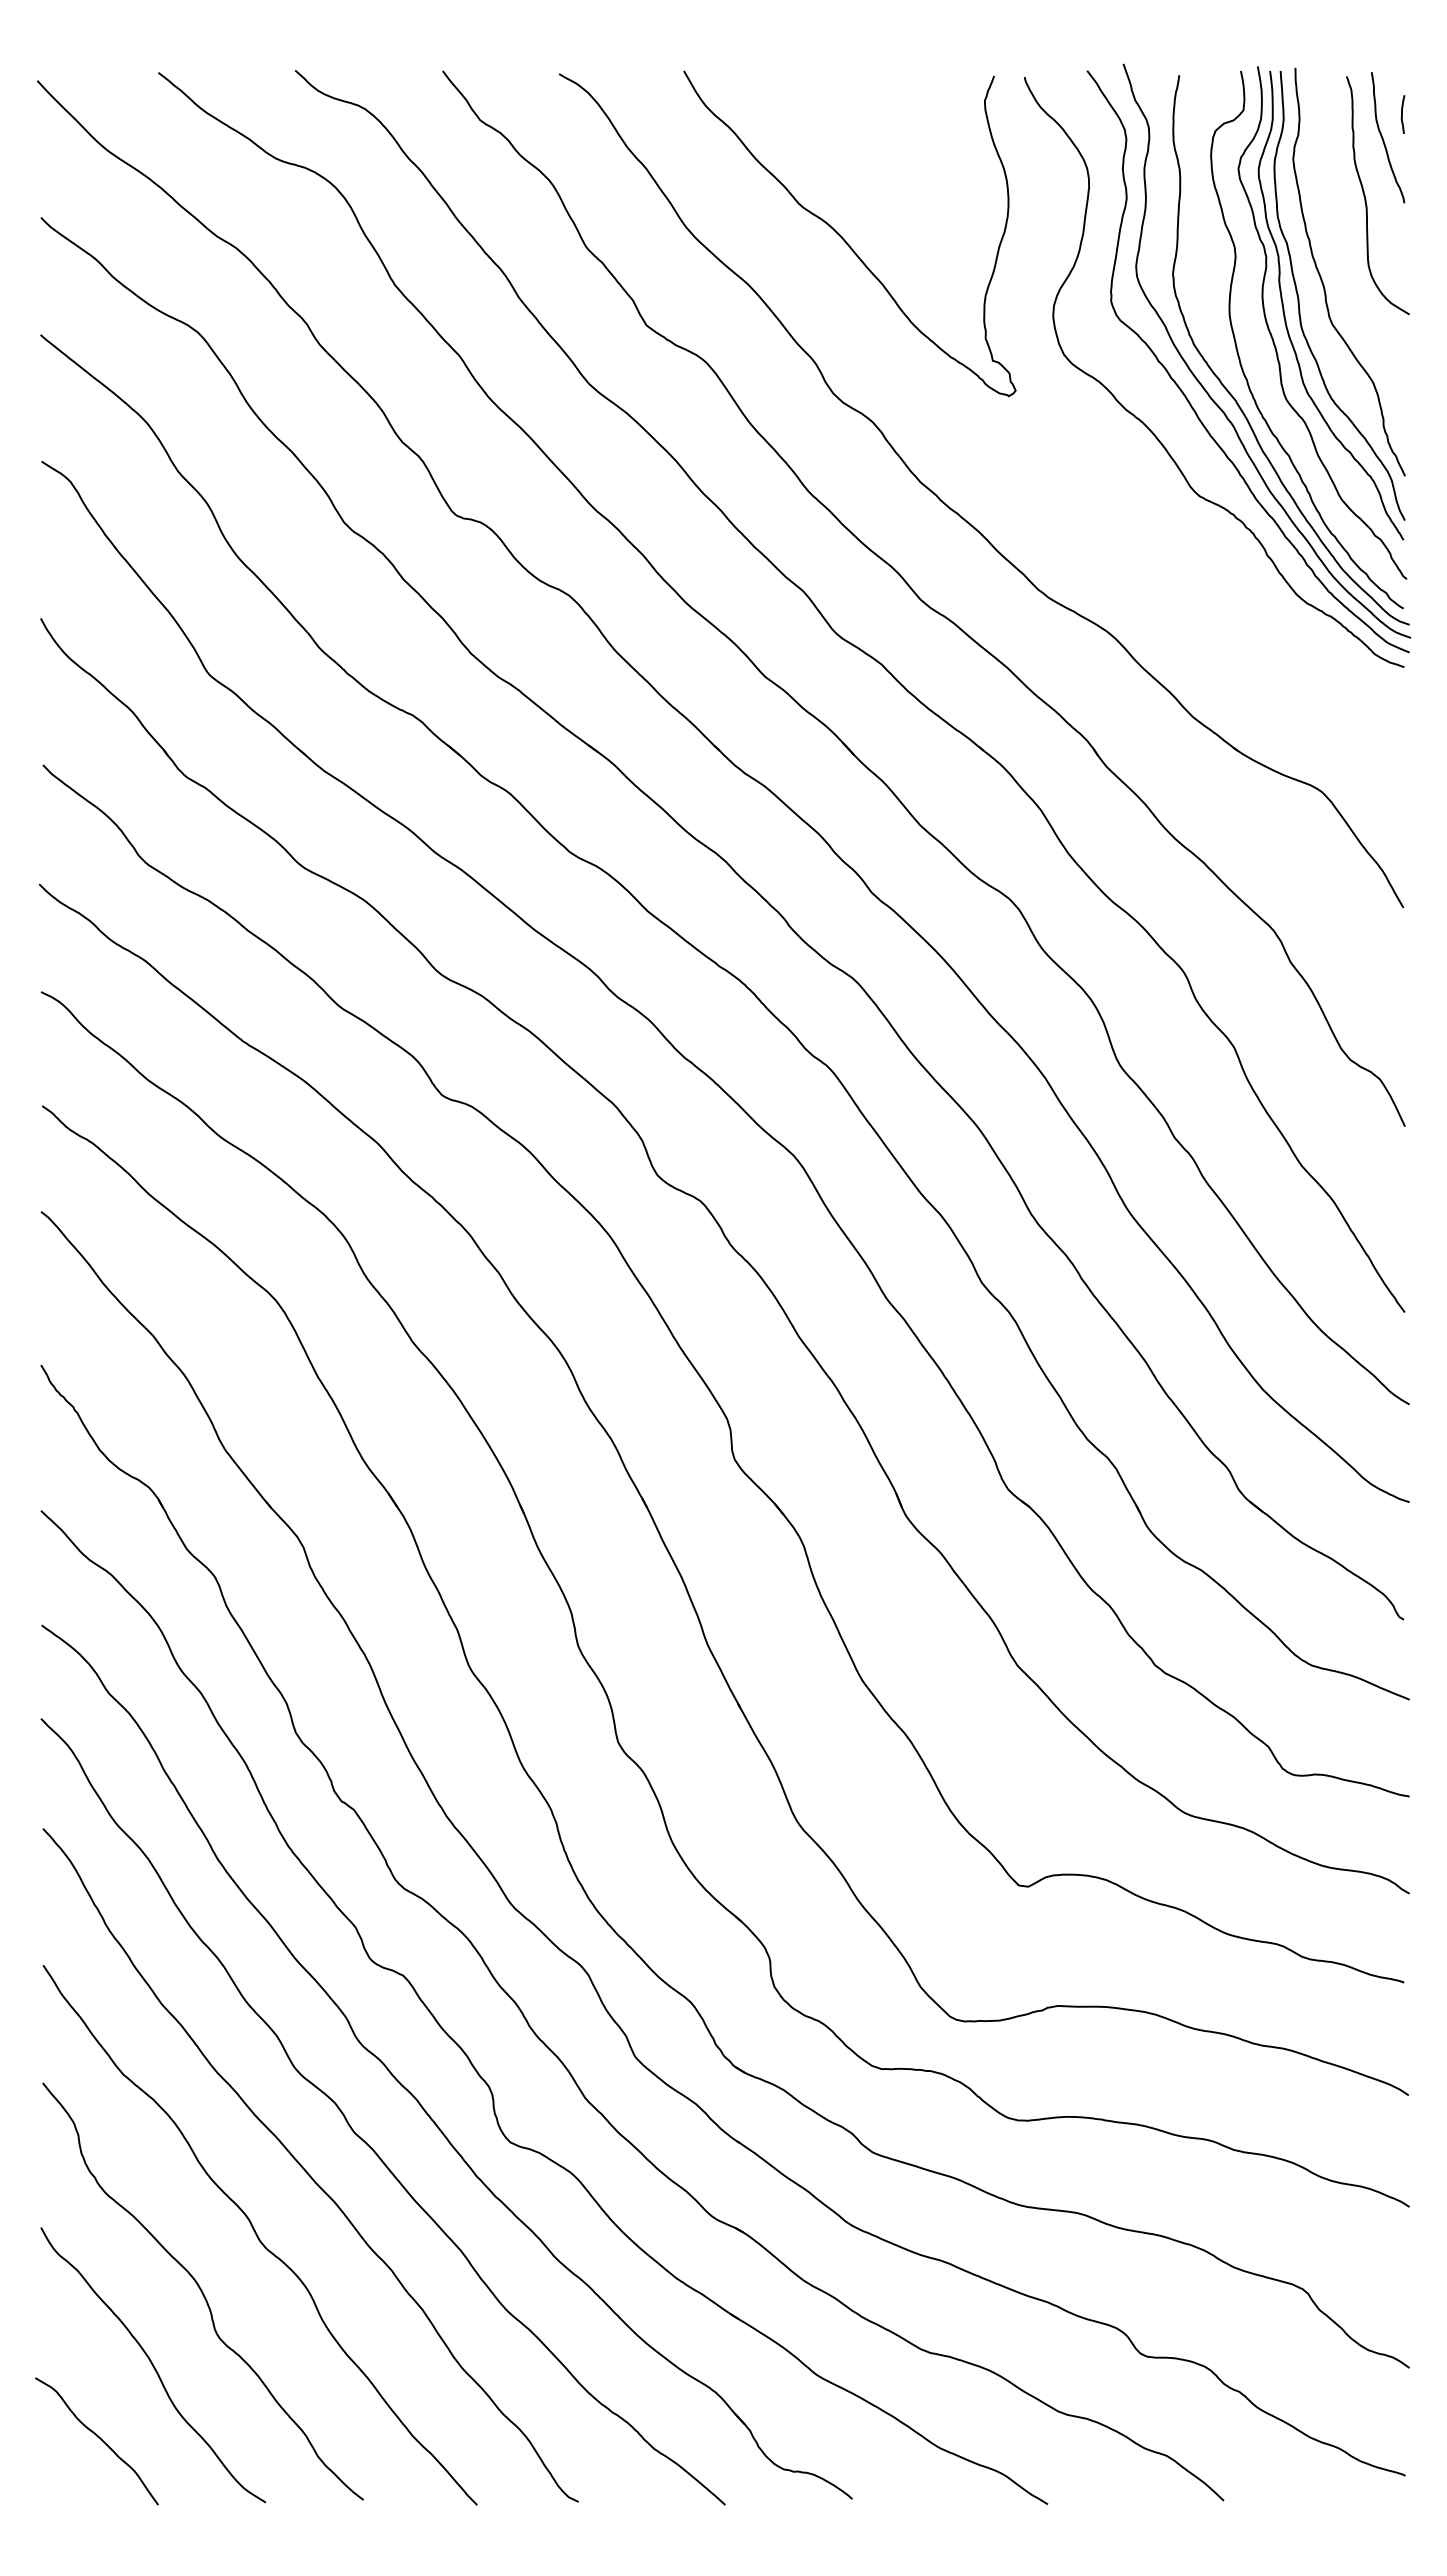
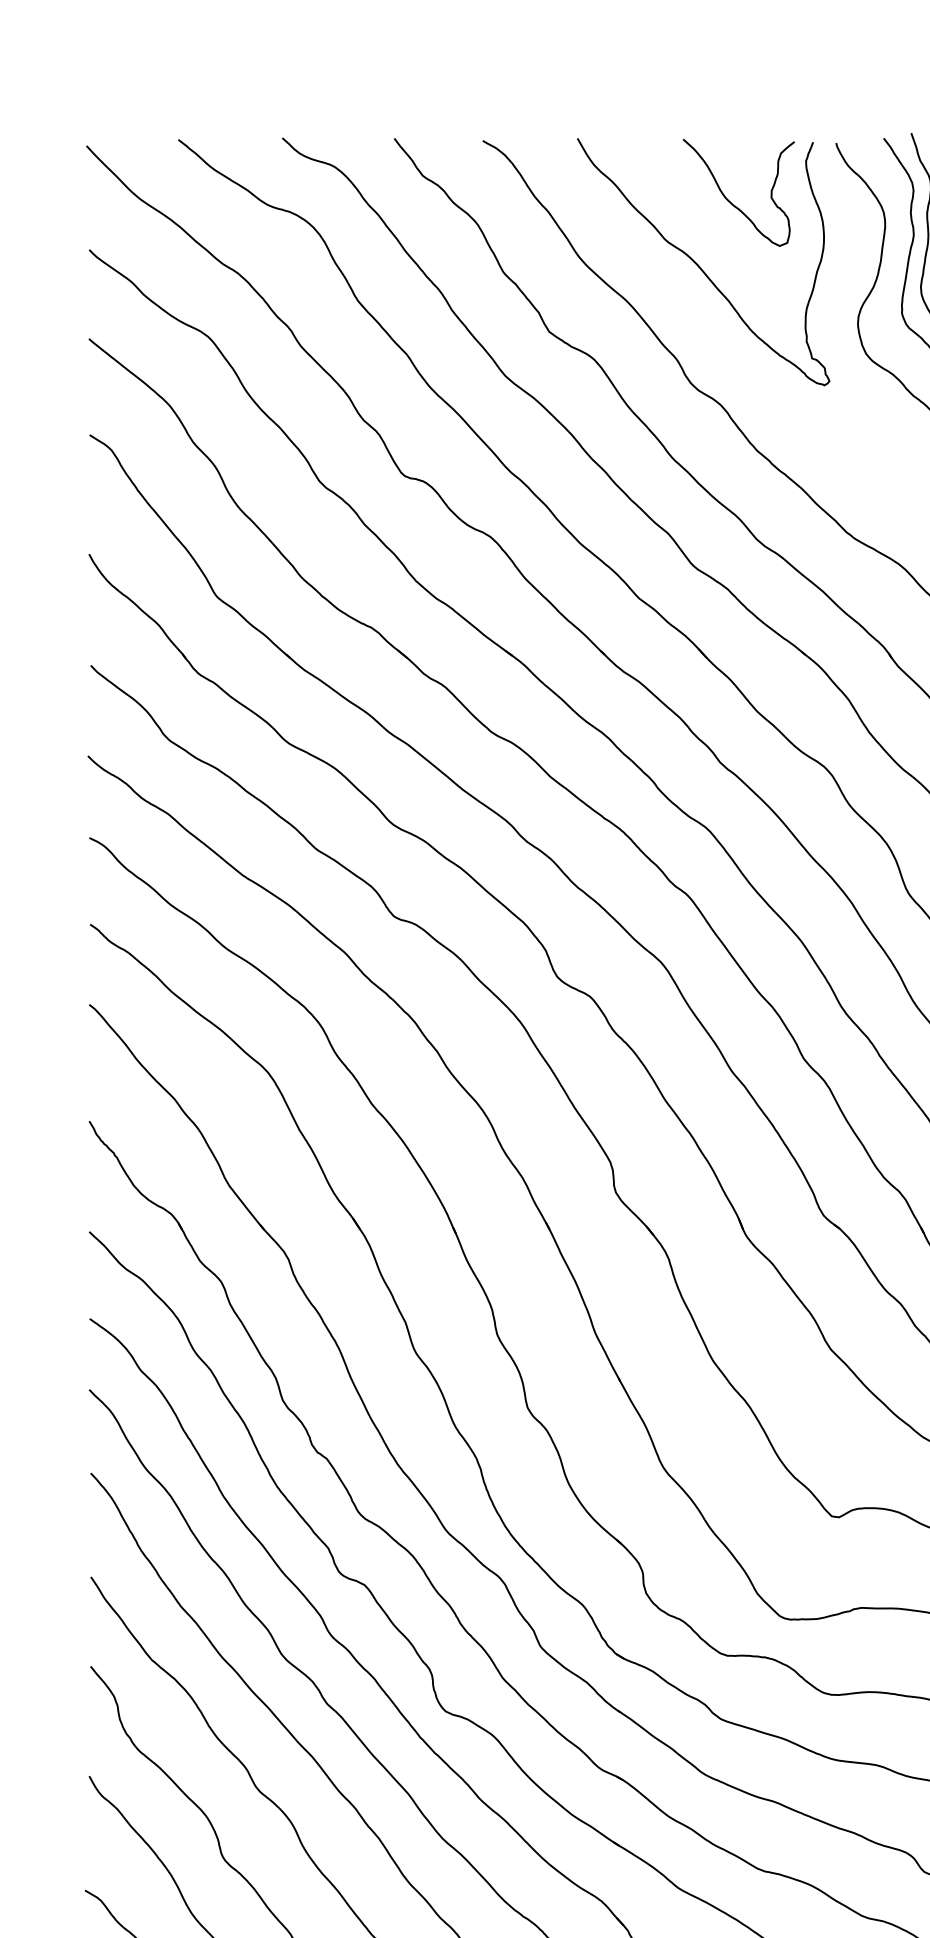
curve: (884, 153) -> (729, 201), added

